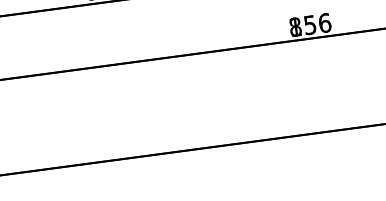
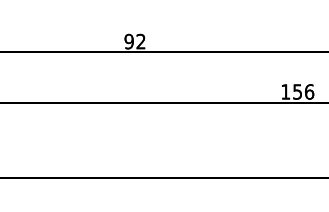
text: (295, 26) -> (285, 91), 856 -> 156

